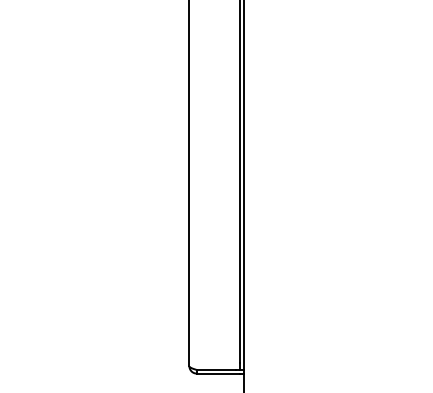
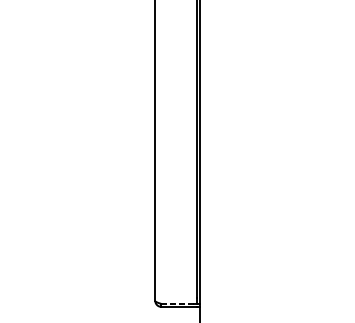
line: (216, 369) -> (177, 303), solid -> dashed

